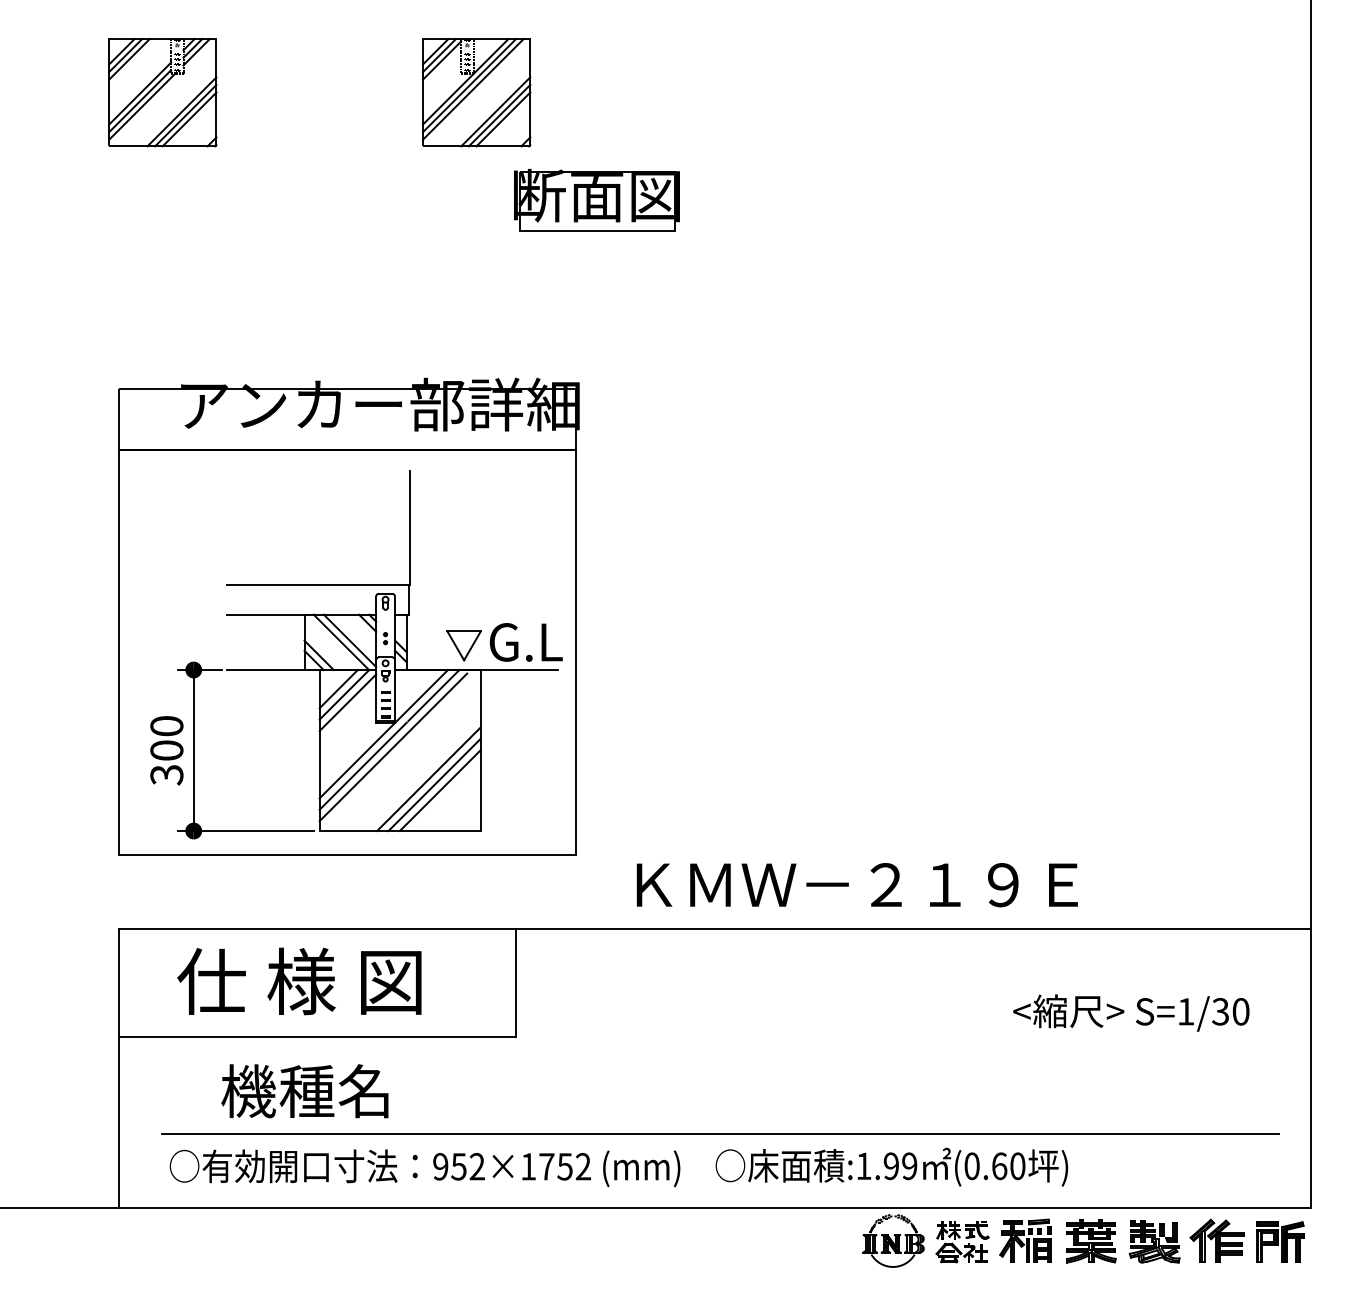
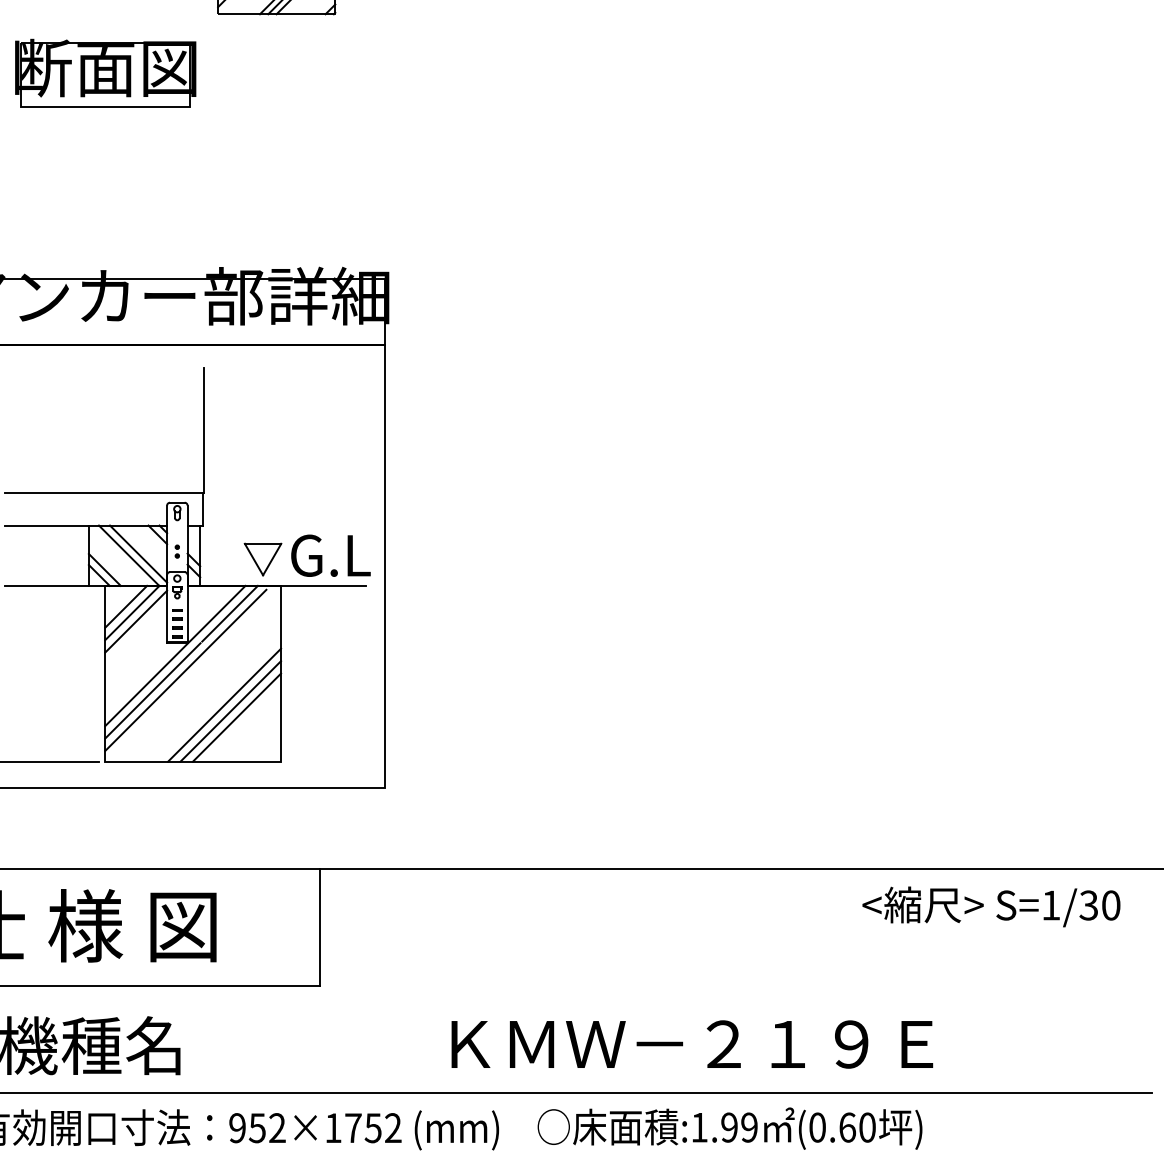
part: (596, 199) -> (105, 72), moved
text: (856, 885) -> (691, 1044), moved
text: (1131, 1012) -> (991, 906), moved

